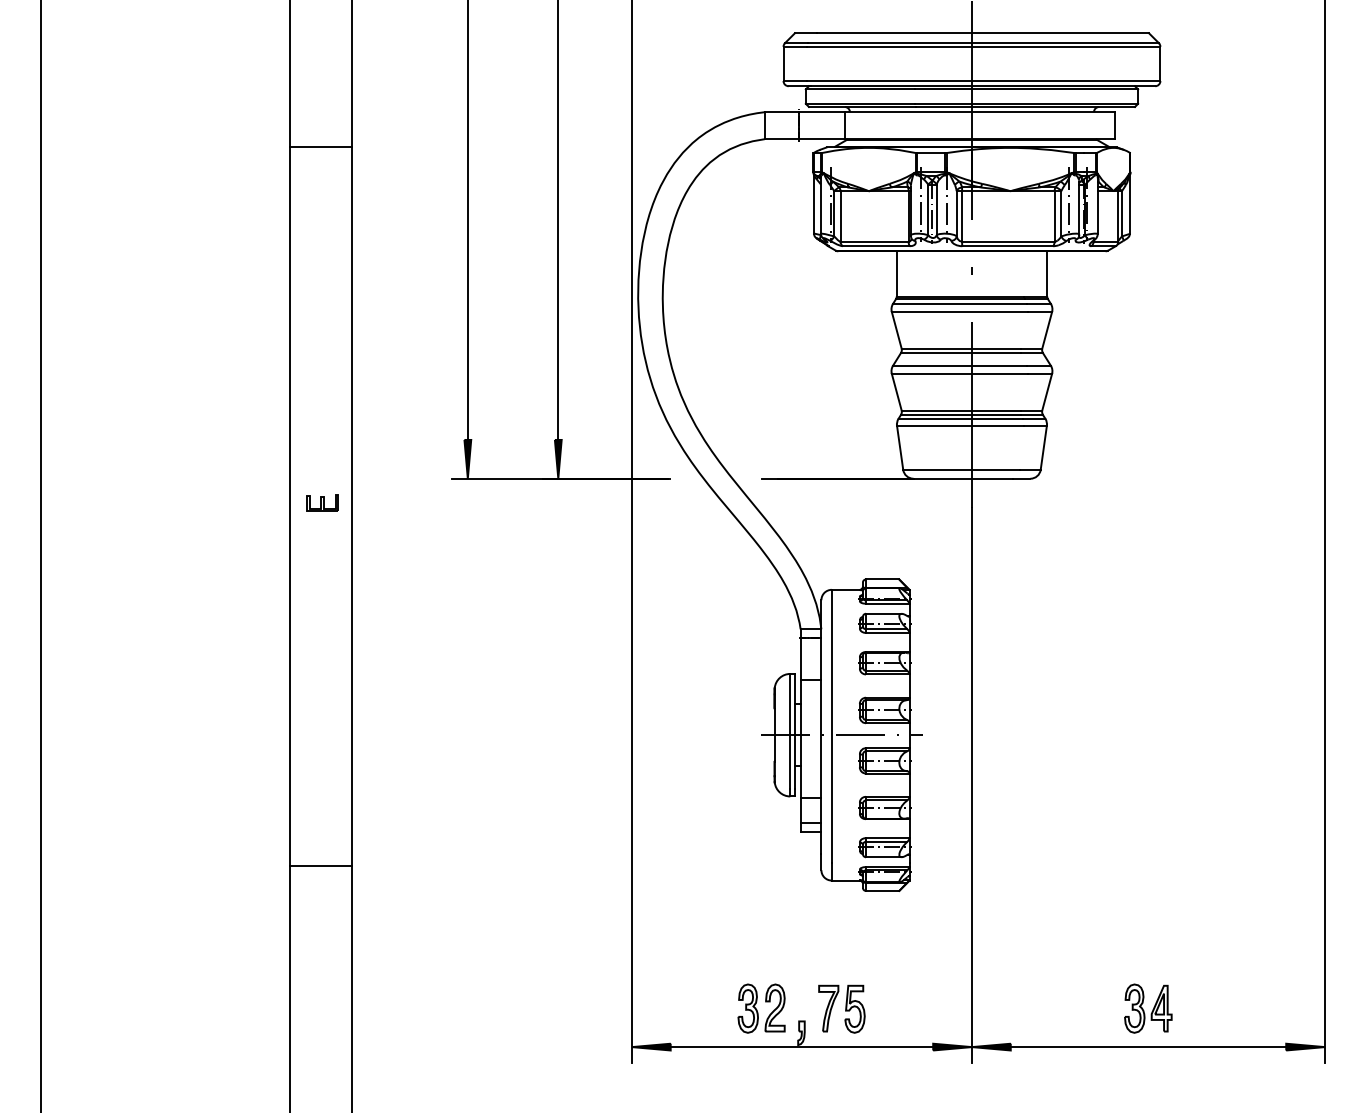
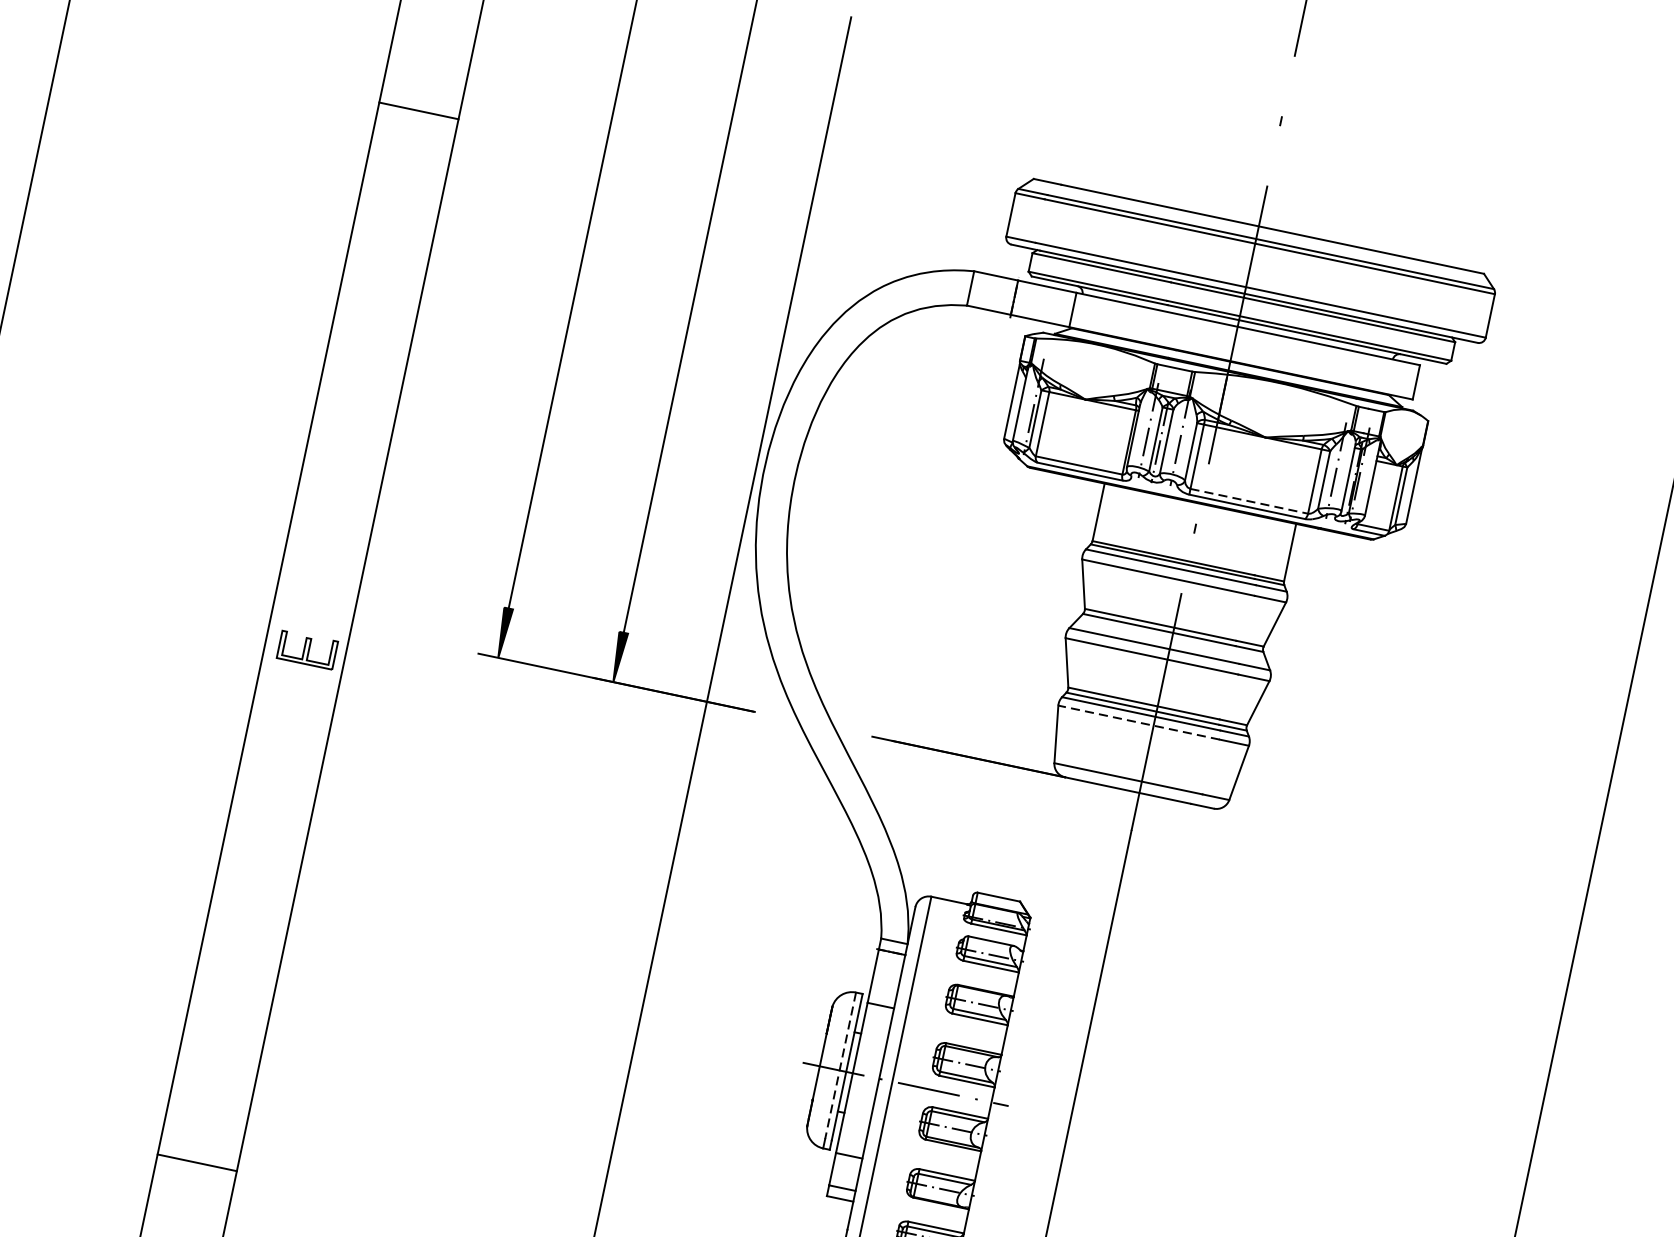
line: (321, 146) -> (419, 110), moved
line: (1008, 241) -> (1249, 501), solid -> dashed
line: (960, 425) -> (1139, 722), solid -> dashed
part: (322, 502) -> (307, 649), size x1.4
line: (790, 731) -> (840, 1065), solid -> dashed
line: (321, 865) -> (197, 1162), moved

